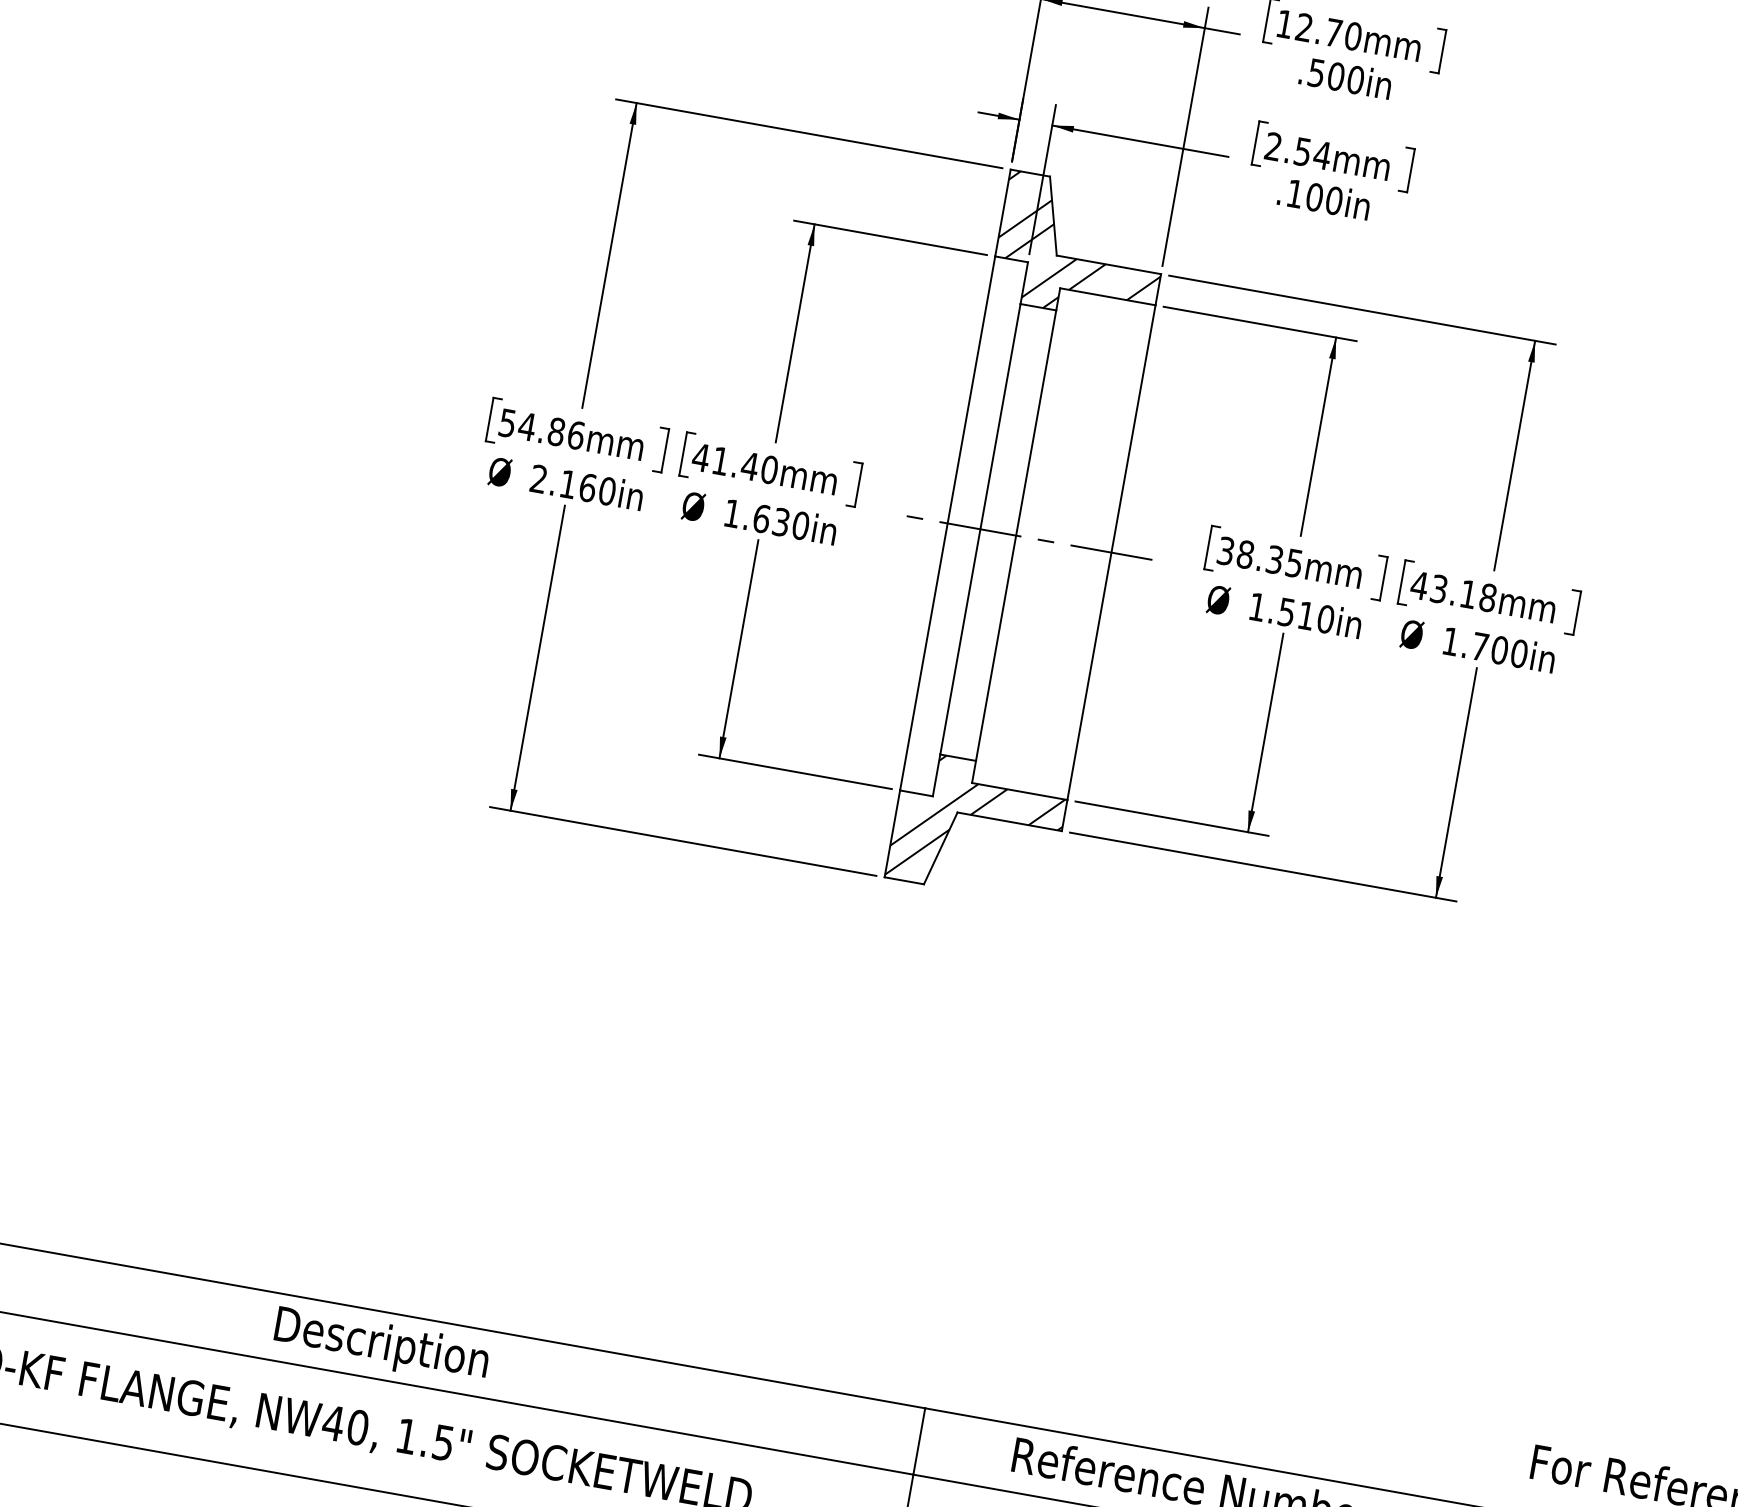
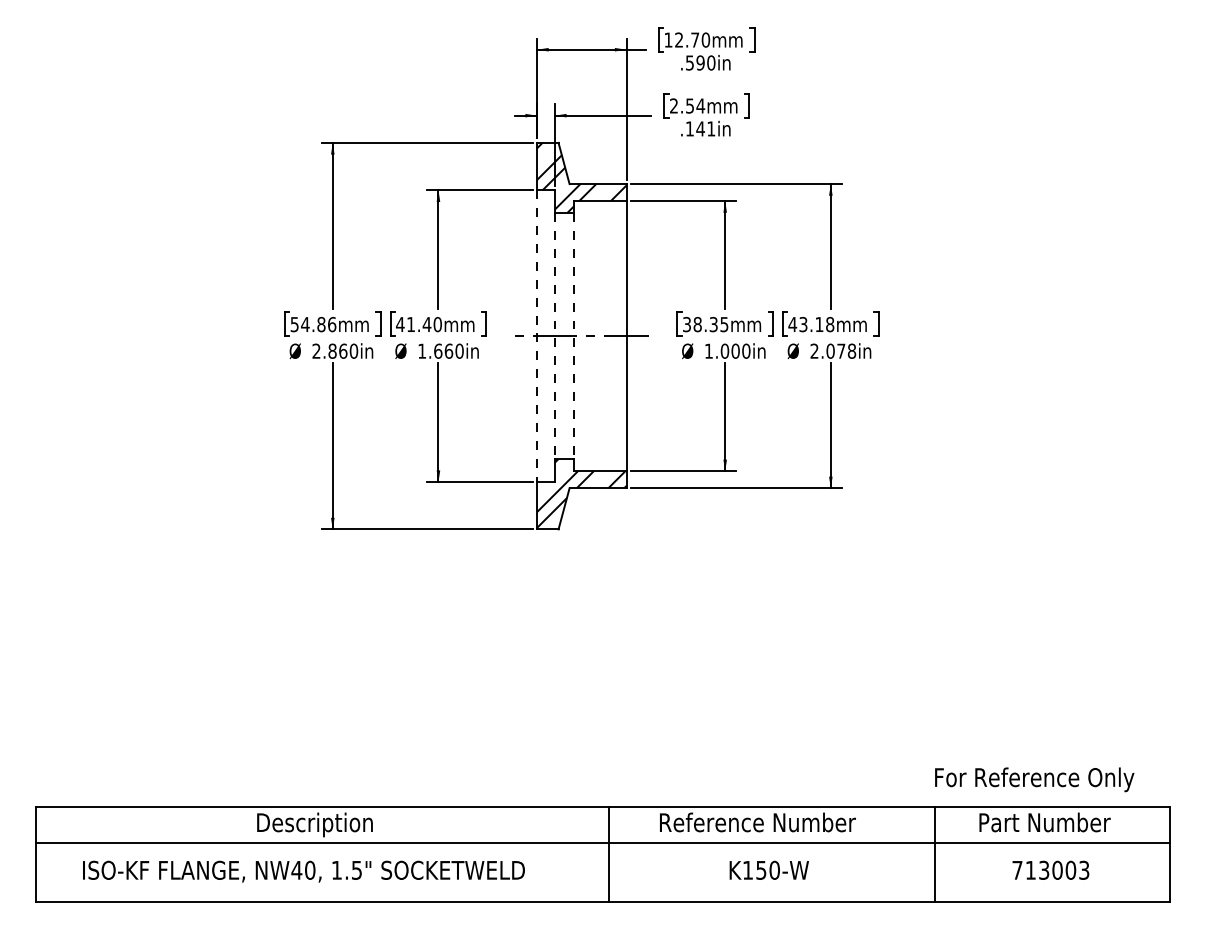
text: (1336, 75) -> (700, 62), .500in -> .590in
text: (1323, 198) -> (705, 128), .100in -> .141in
text: (568, 482) -> (332, 350), 2.160in -> 2.860in
text: (780, 520) -> (448, 350), 1.630in -> 1.660in
line: (948, 524) -> (537, 336), solid -> dashed
line: (979, 529) -> (554, 336), solid -> dashed
line: (1016, 536) -> (574, 336), solid -> dashed
text: (1295, 612) -> (729, 350), 1.510in -> 1.000in
text: (1485, 646) -> (833, 350), 1.700in -> 2.078in

